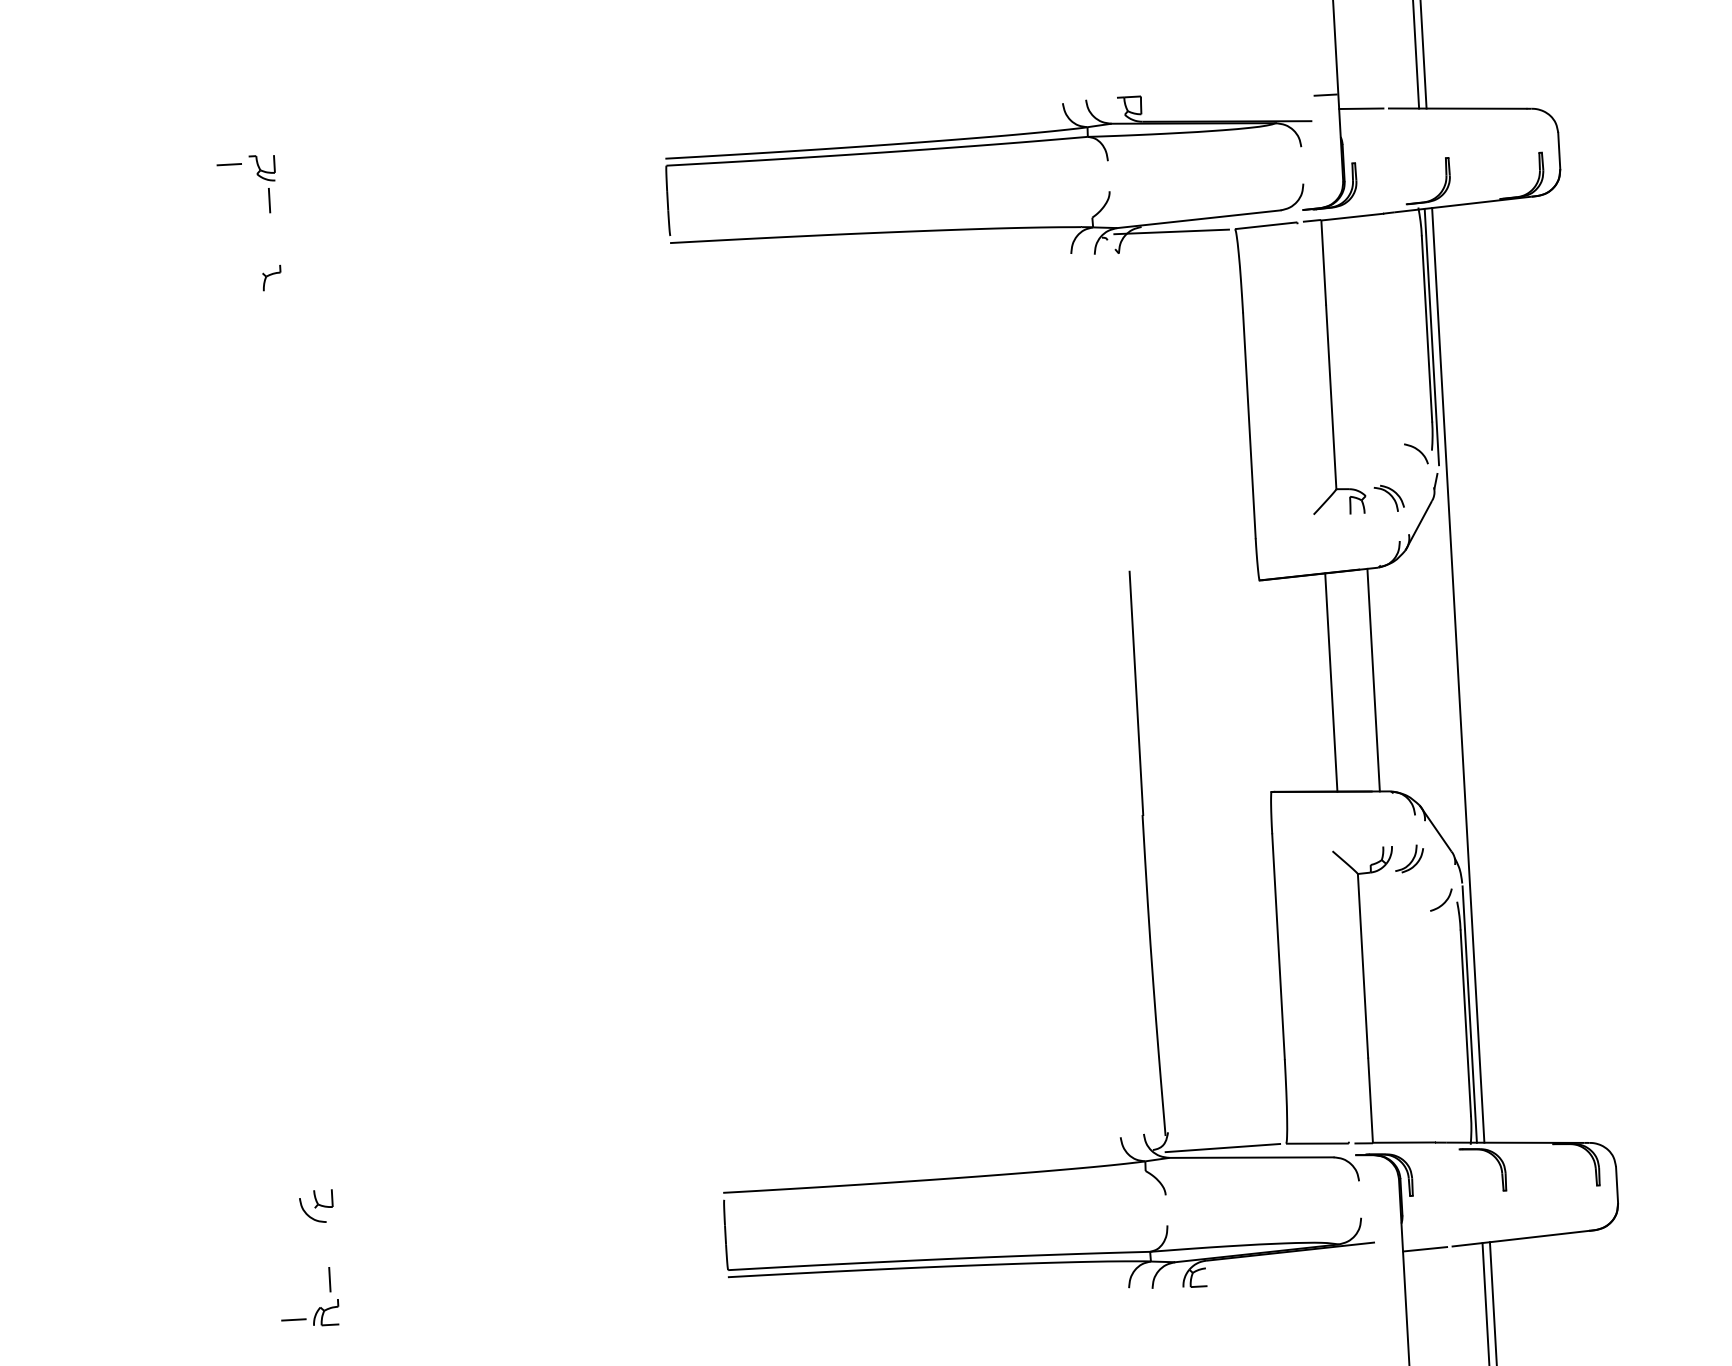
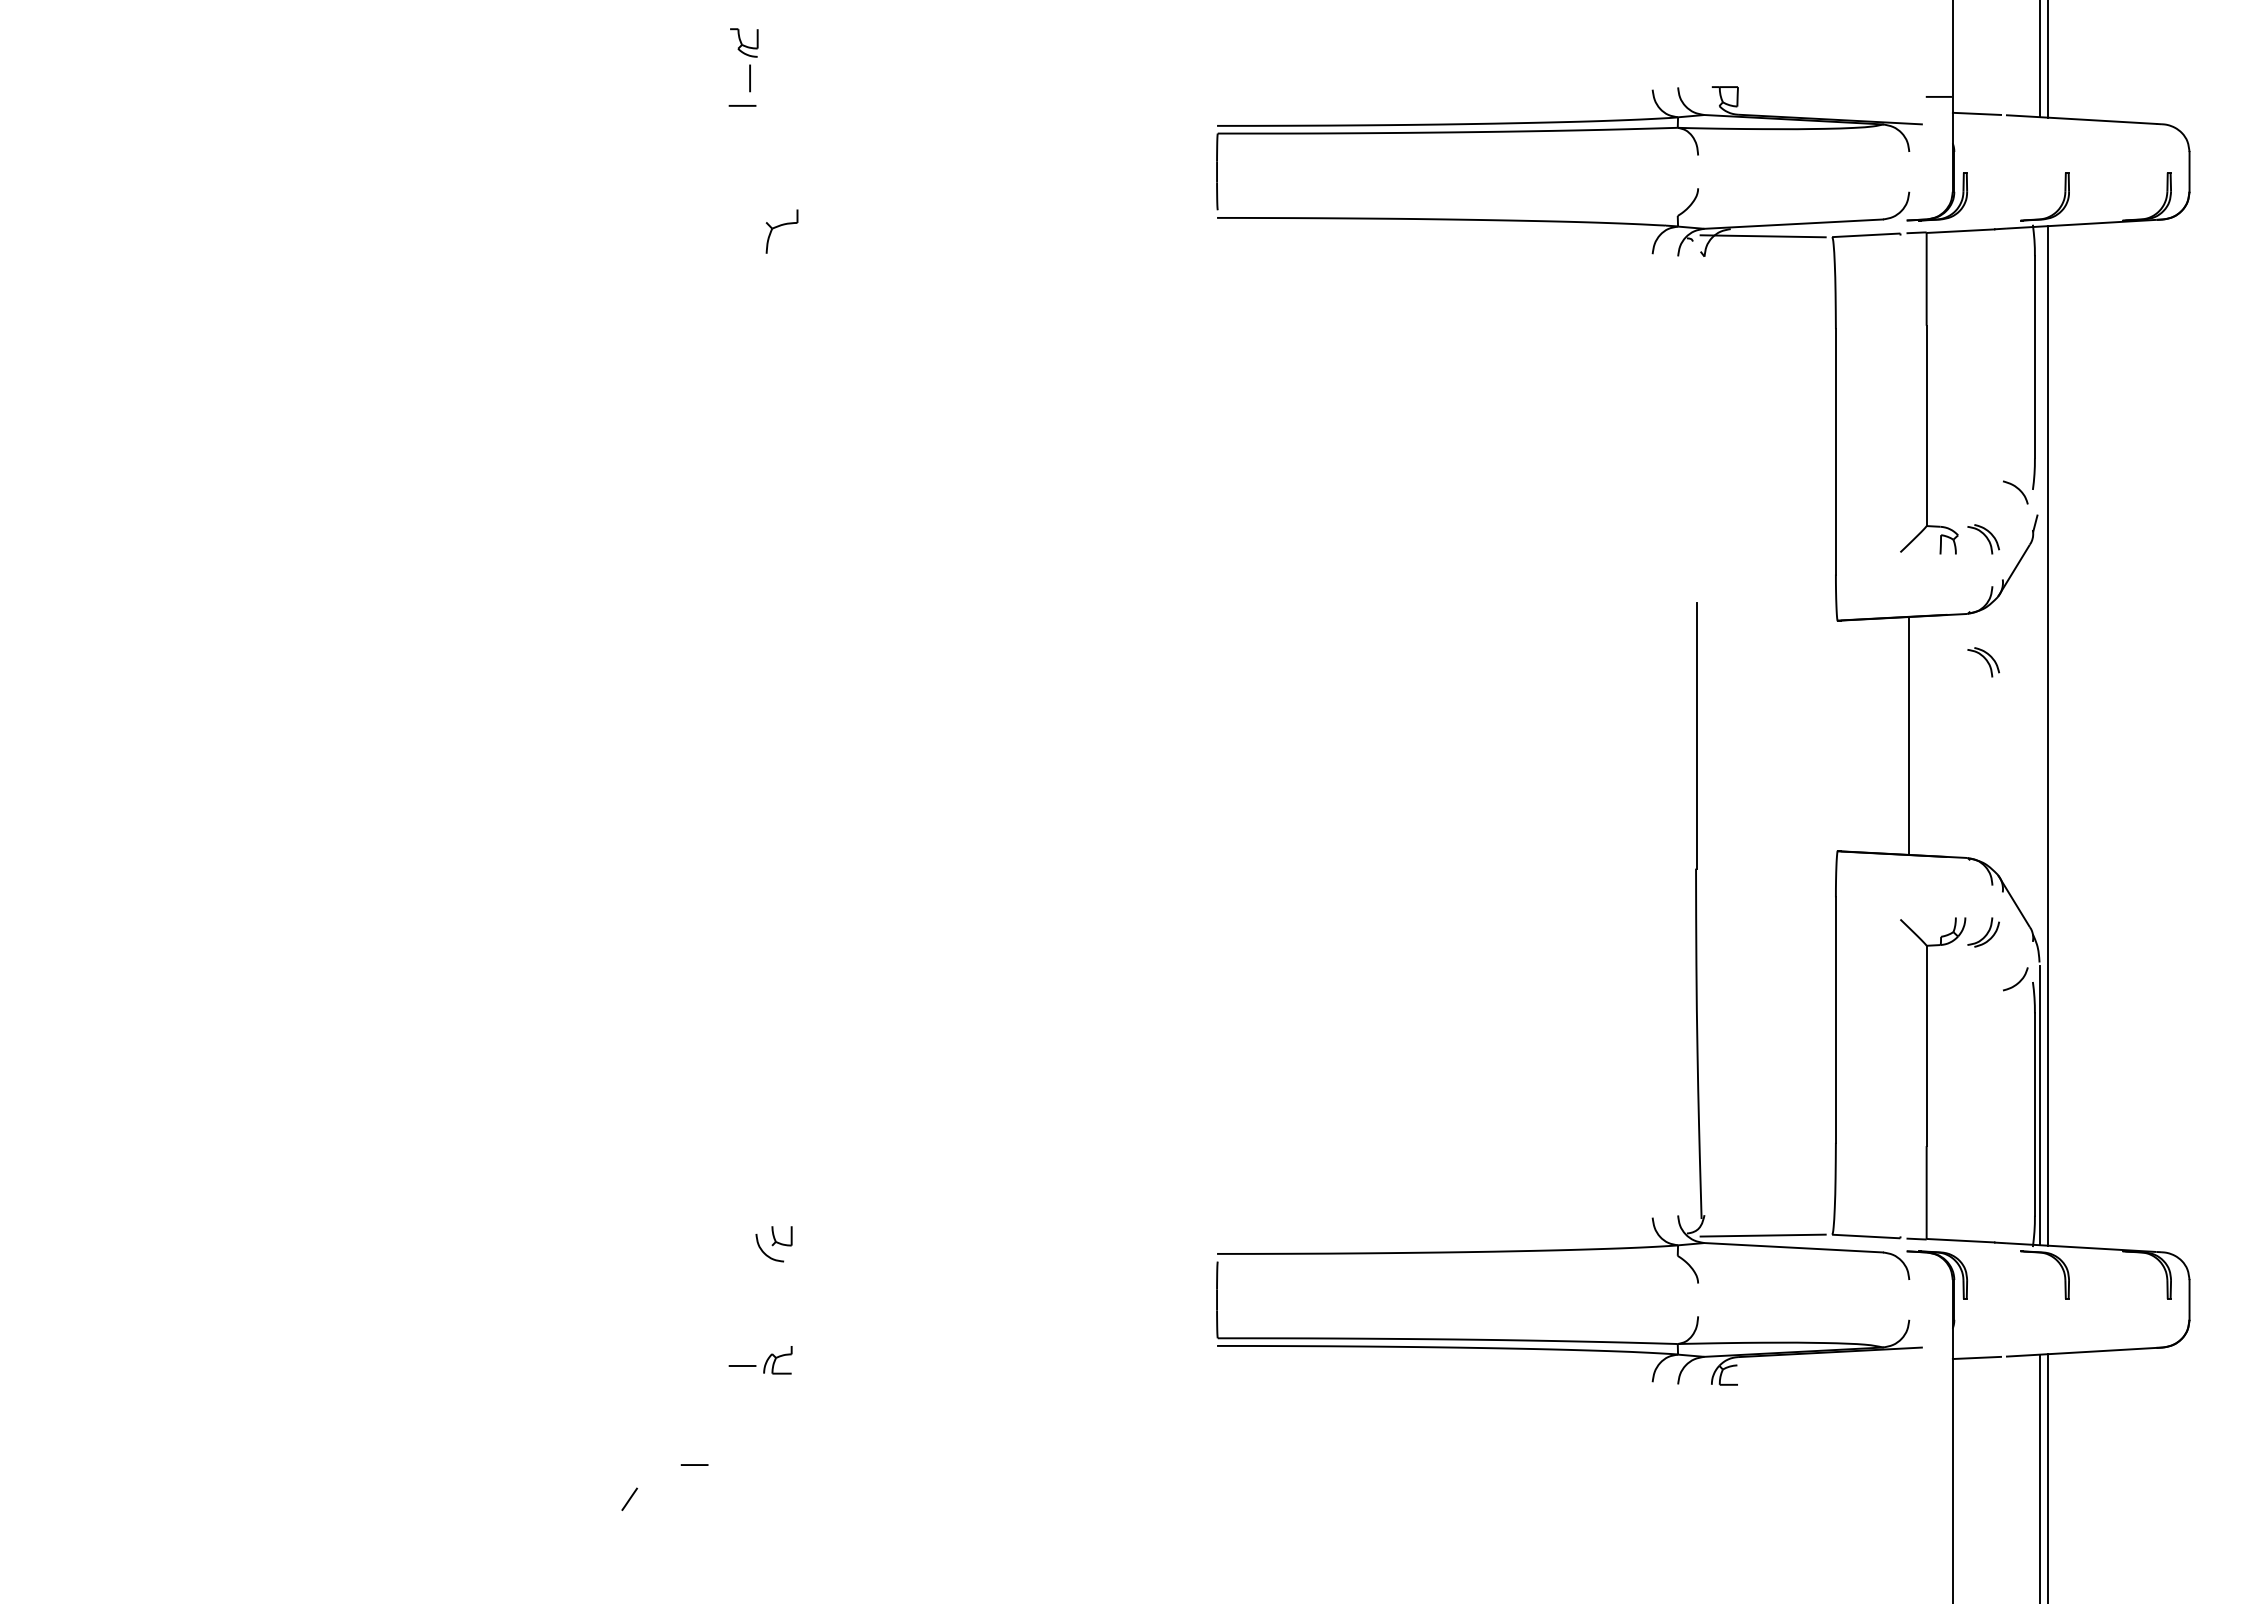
part: (263, 184) -> (744, 60), moved
part: (271, 277) -> (781, 231), size x1.6
line: (1431, 337) -> (2039, 366), removed
part: (1395, 611) -> (1983, 662), added
line: (1373, 679) -> (1955, 735), removed
line: (329, 1279) -> (783, 1324), removed

